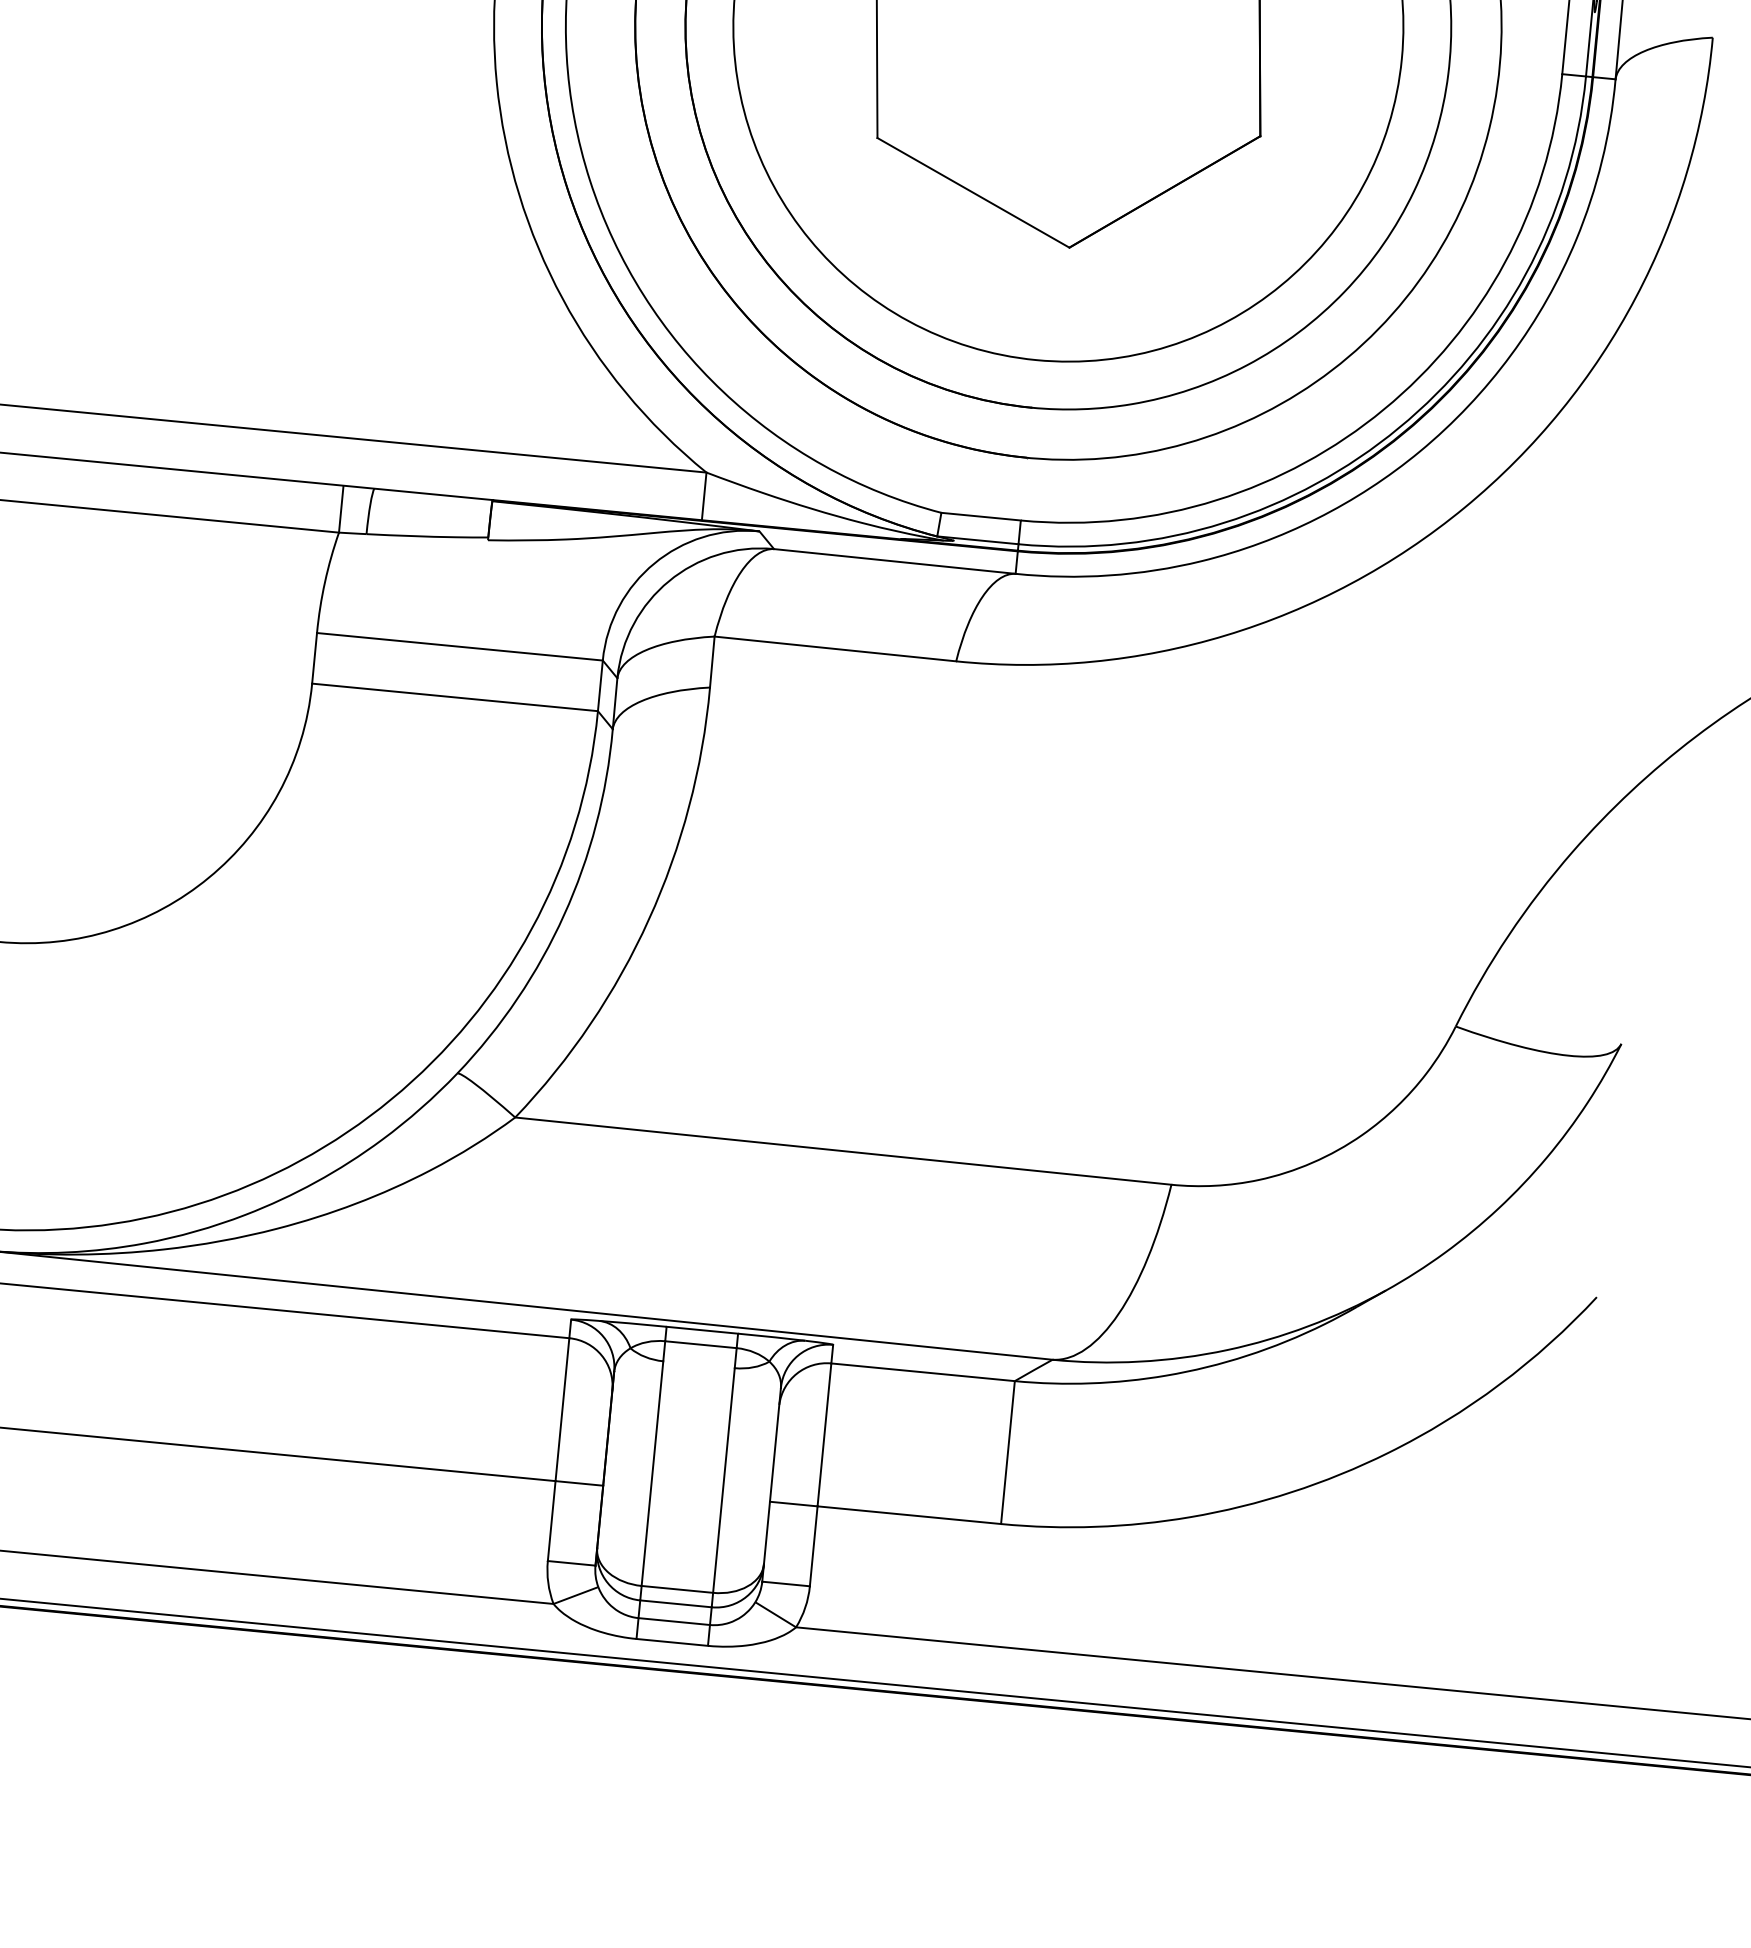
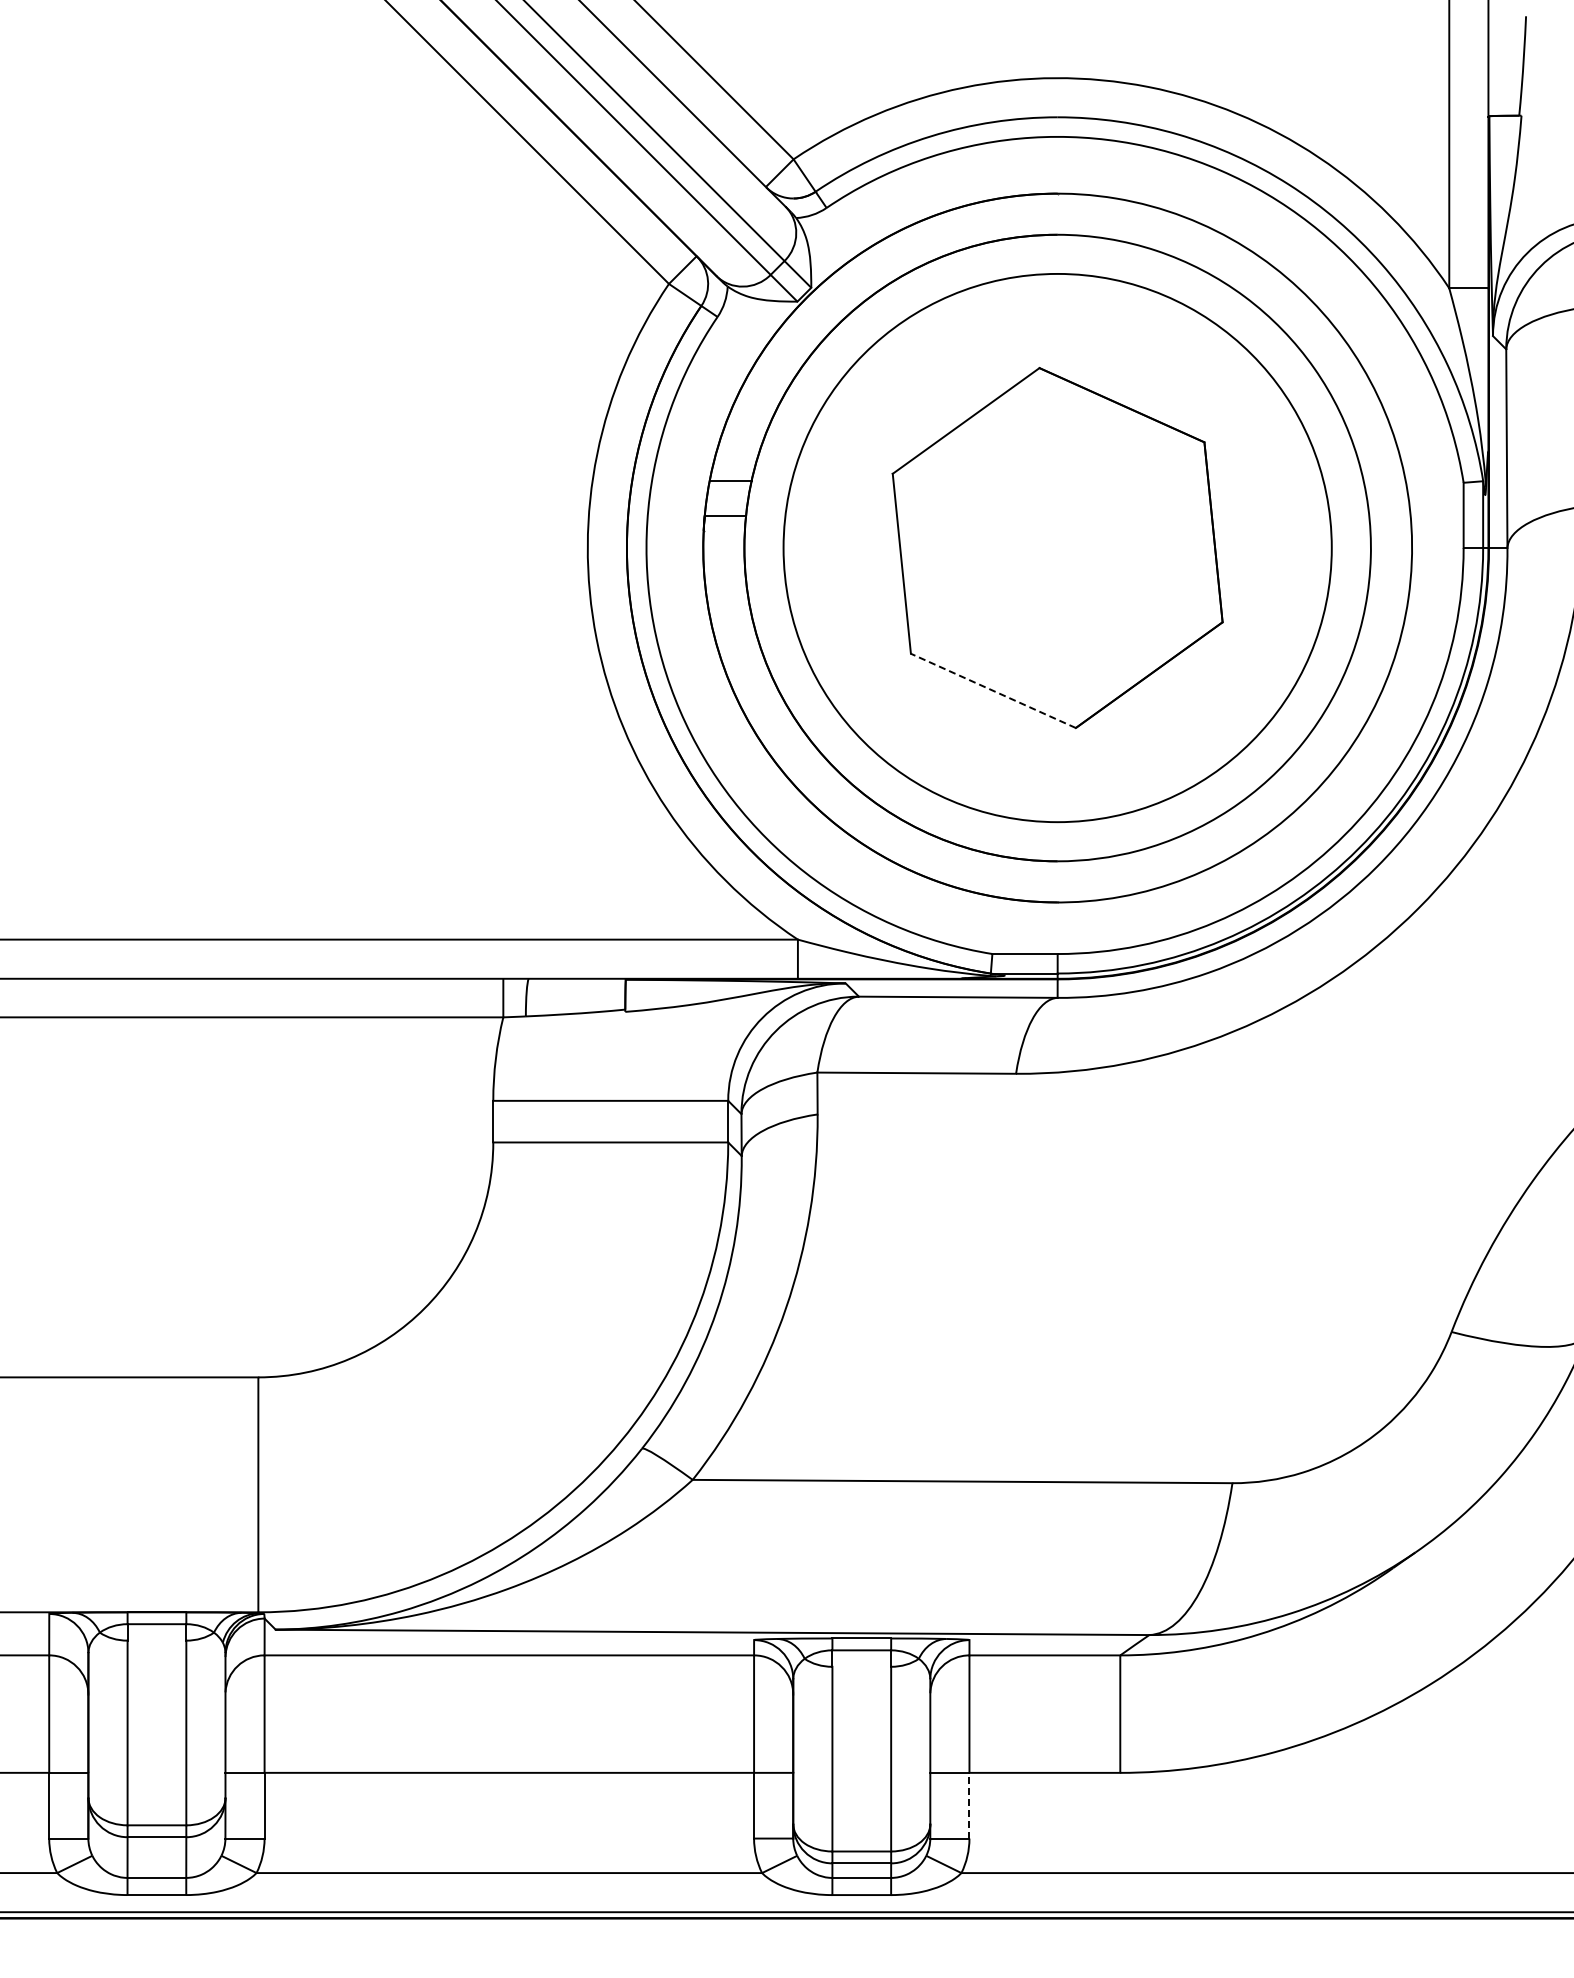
line: (972, 192) -> (992, 690), solid -> dashed
line: (813, 1546) -> (969, 1805), solid -> dashed

